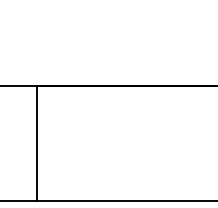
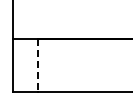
line: (35, 143) -> (37, 65), solid -> dashed

